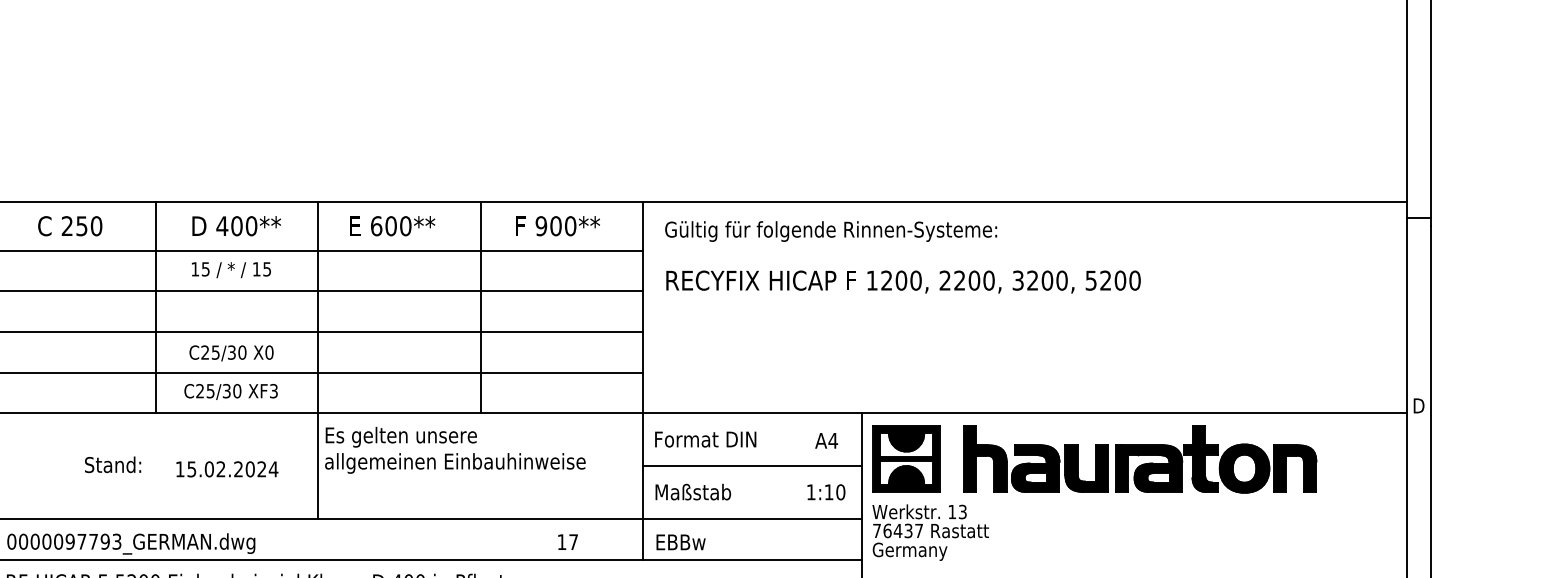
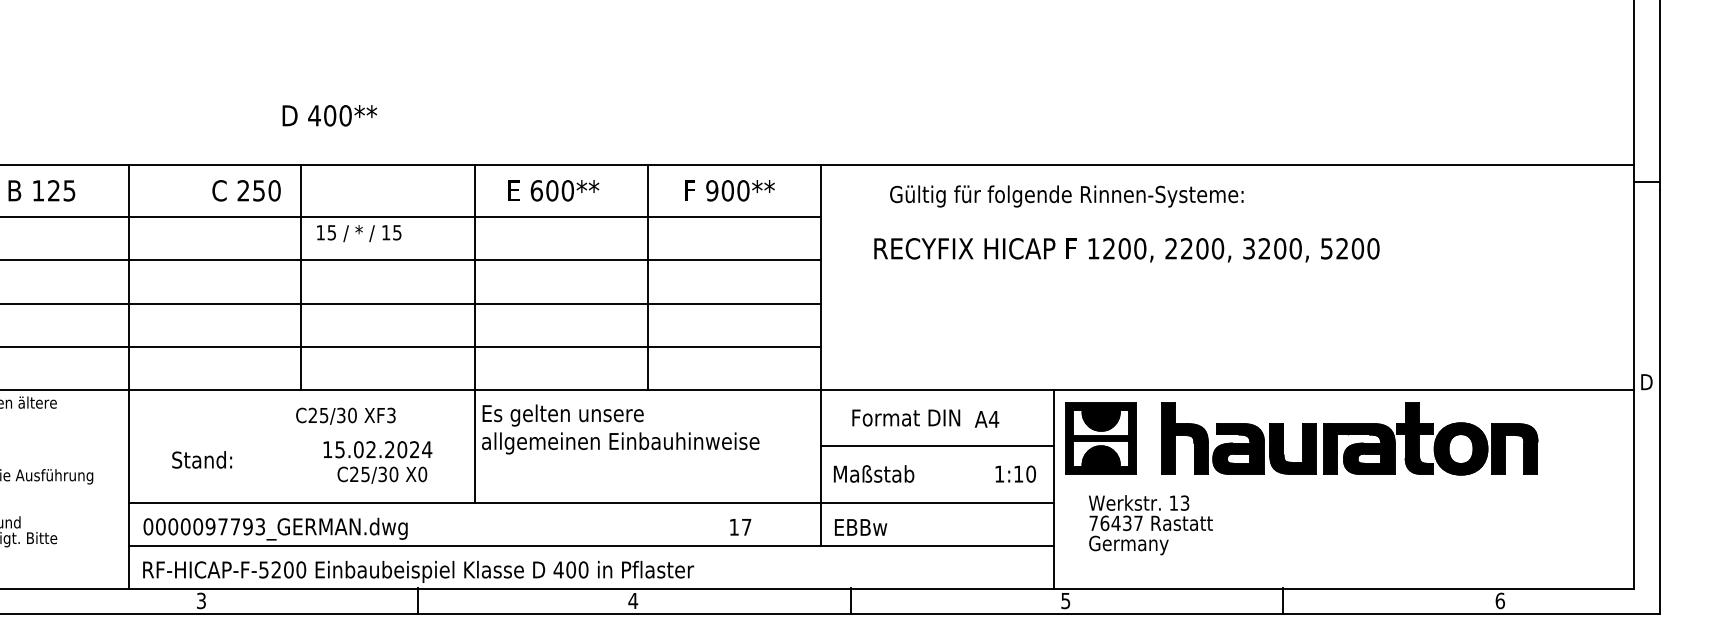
text: (70, 225) -> (246, 190), moved
text: (236, 225) -> (329, 115), moved
text: (830, 231) -> (1066, 196), moved
text: (231, 270) -> (359, 233), moved
text: (903, 282) -> (1126, 250), moved
text: (231, 352) -> (382, 474), moved
text: (230, 391) -> (345, 415), moved
text: (705, 439) -> (906, 417), moved
text: (826, 440) -> (986, 419), moved
text: (113, 464) -> (202, 459), moved
text: (930, 533) -> (1150, 525), moved

